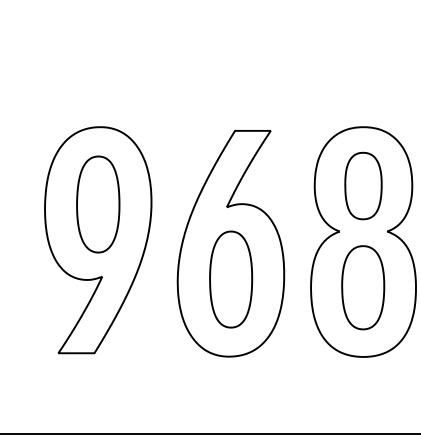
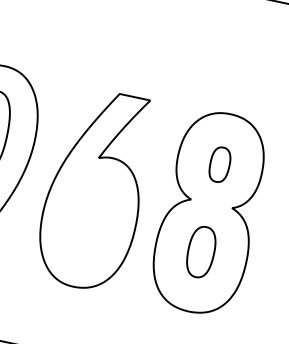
part: (363, 185) -> (220, 164), size x0.6
part: (231, 279) -> (89, 220), removed
part: (363, 287) -> (201, 251), size x0.7

